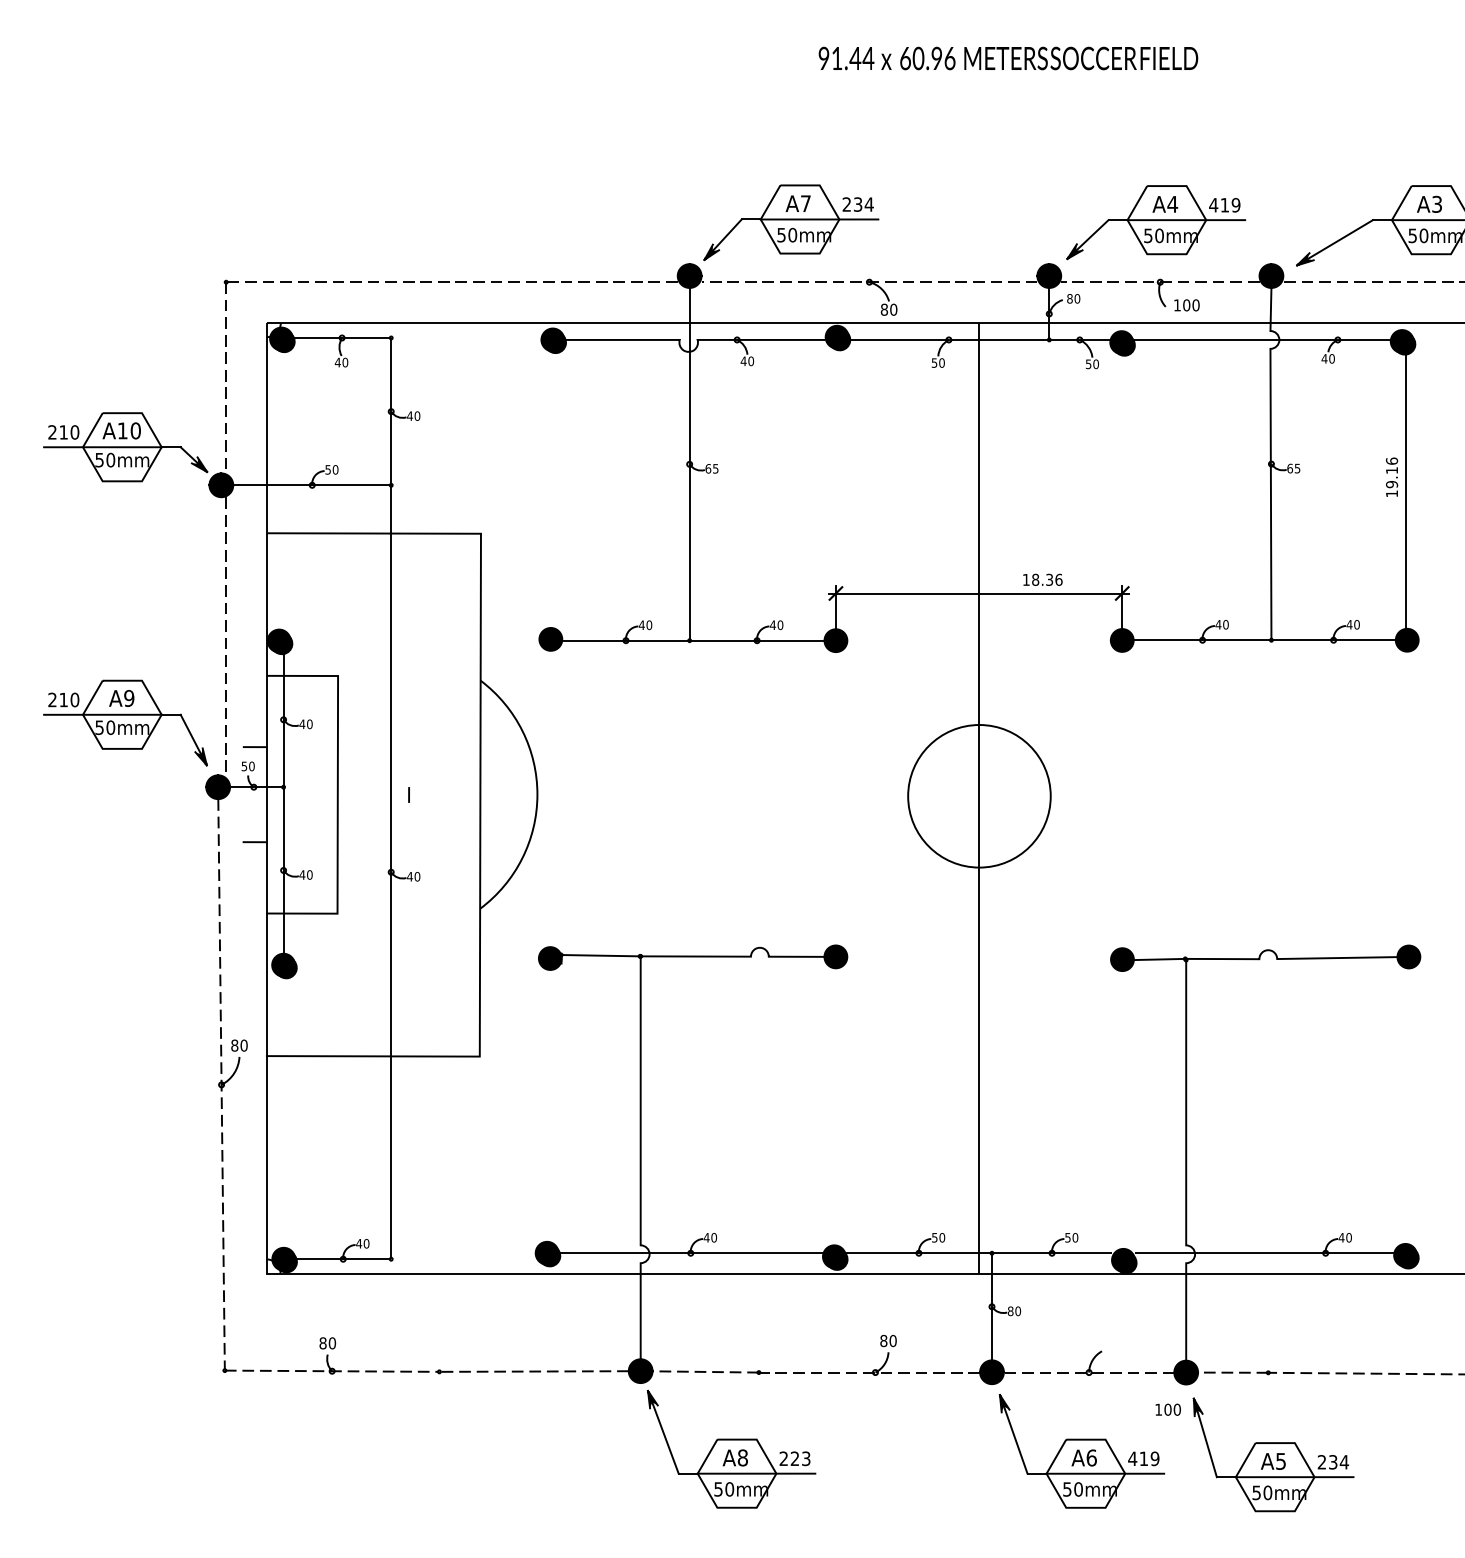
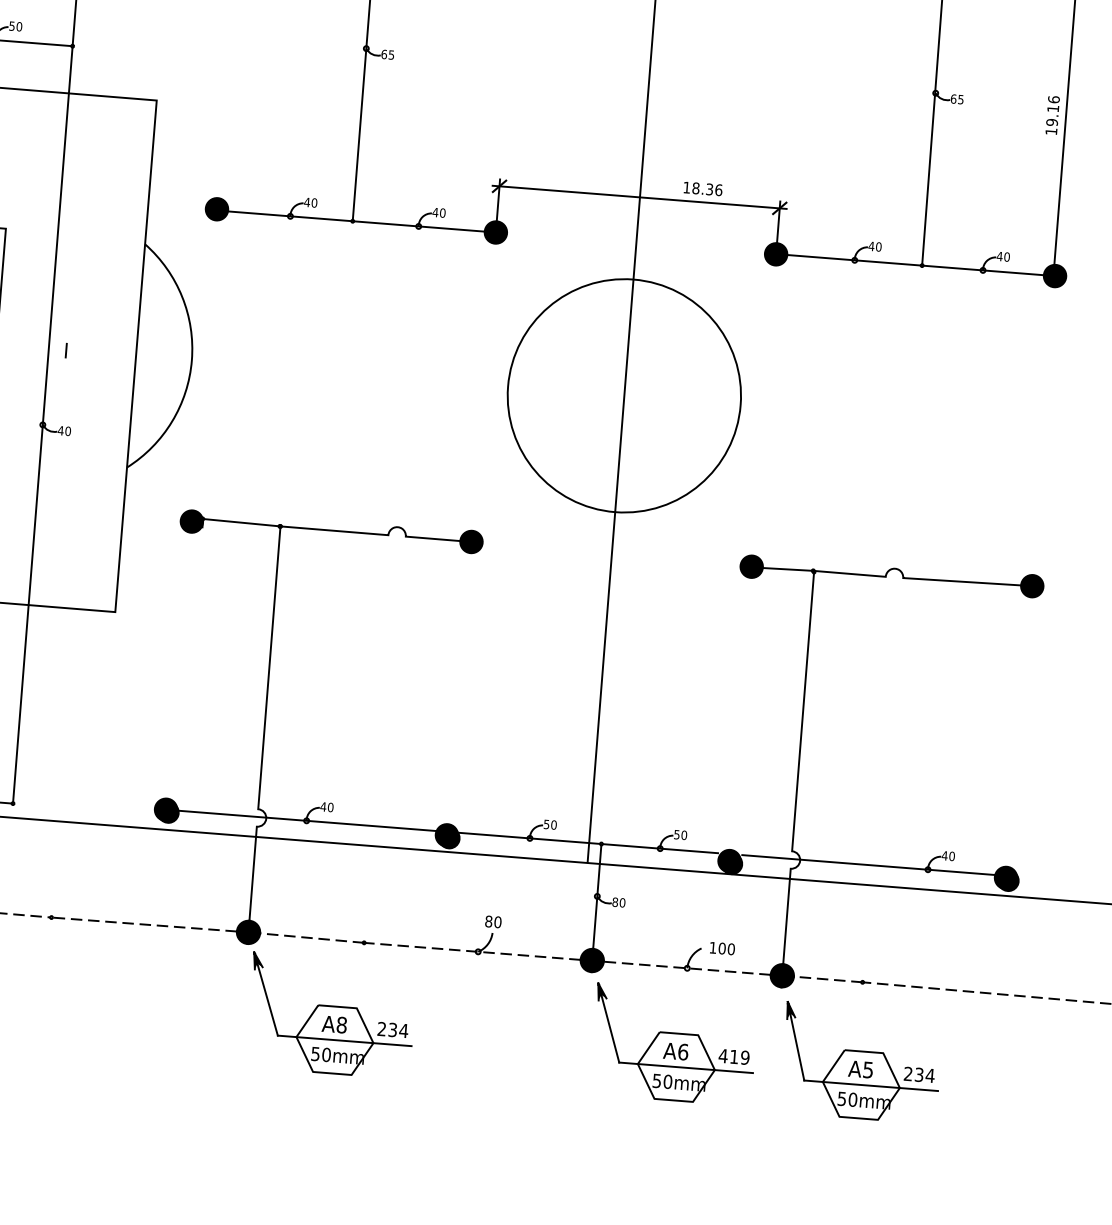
circle: (979, 796) -> (624, 396), size x1.67
text: (1167, 1409) -> (721, 948), moved
text: (800, 1458) -> (398, 1030), 223 -> 234

